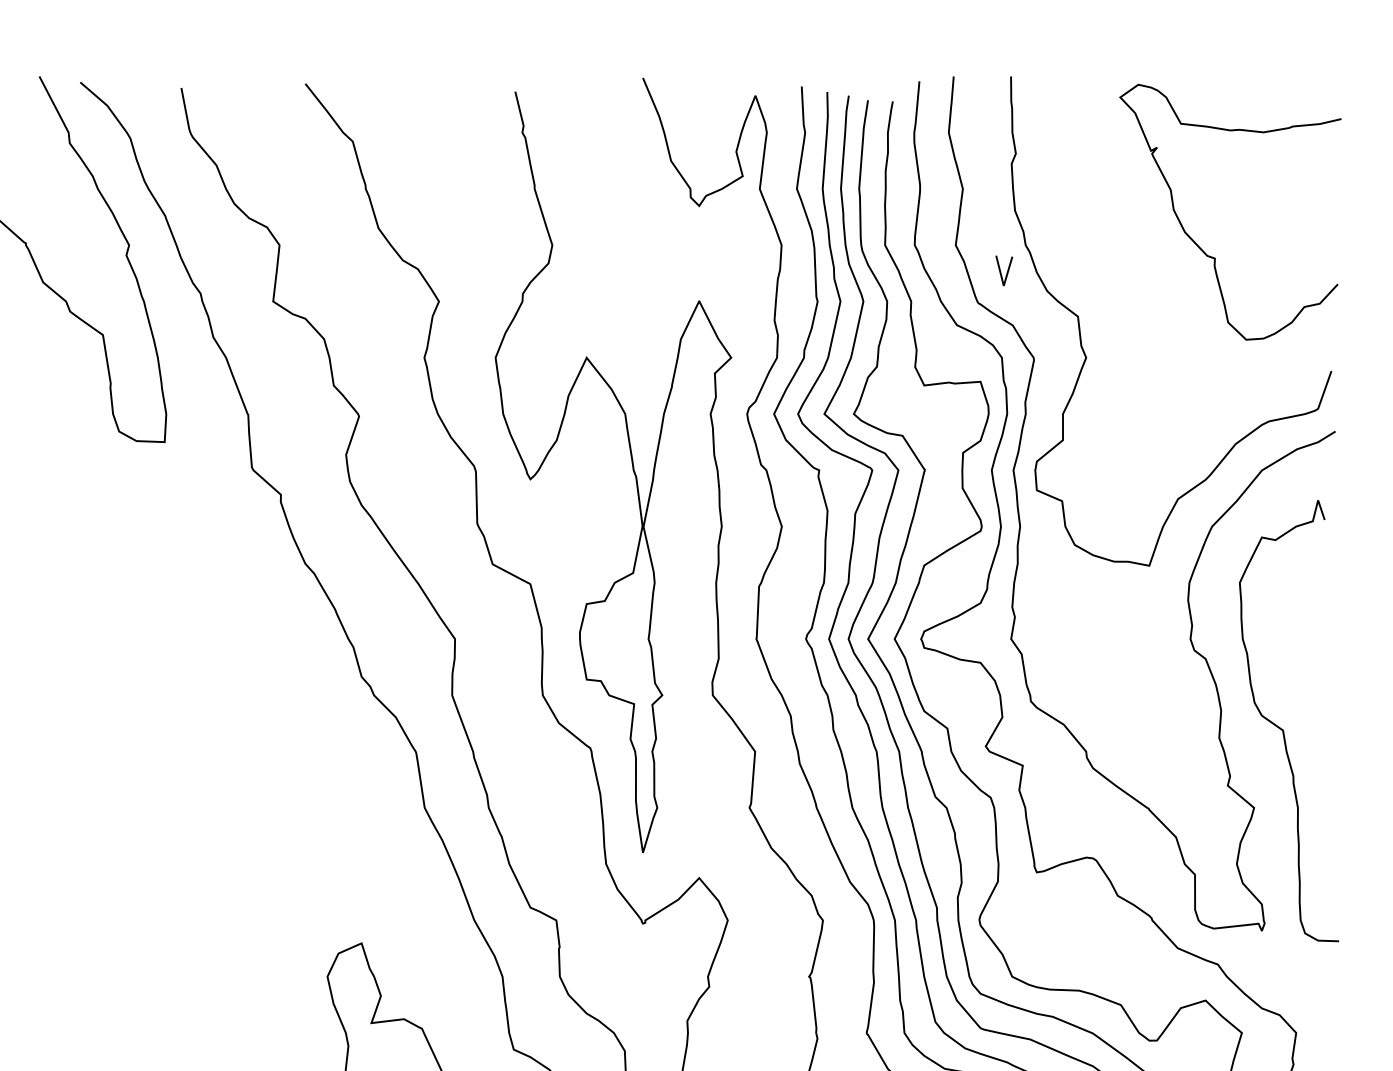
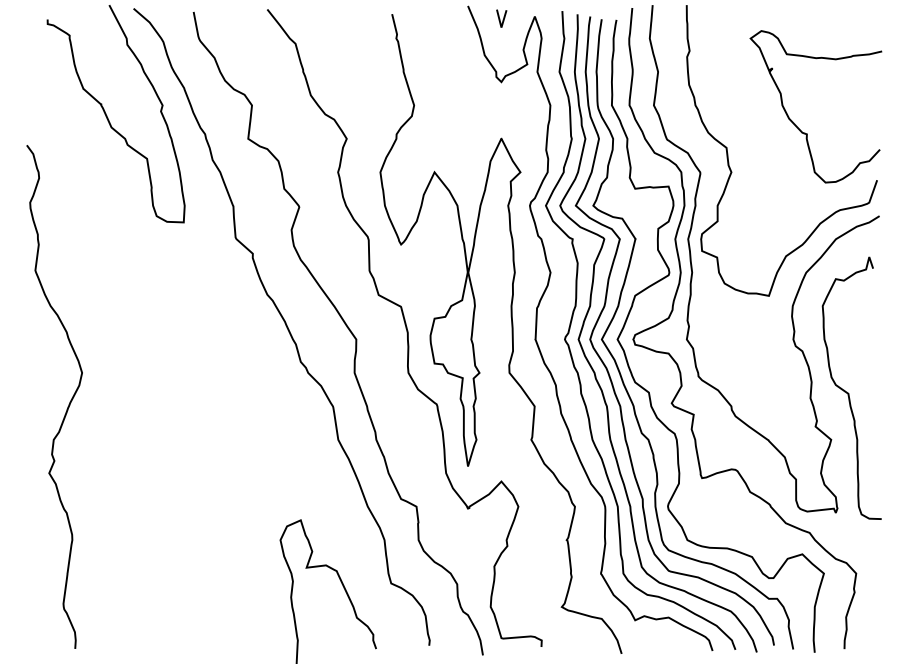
curve: (1194, 238) -> (794, 122), moved
line: (1002, 270) -> (500, 18), moved

